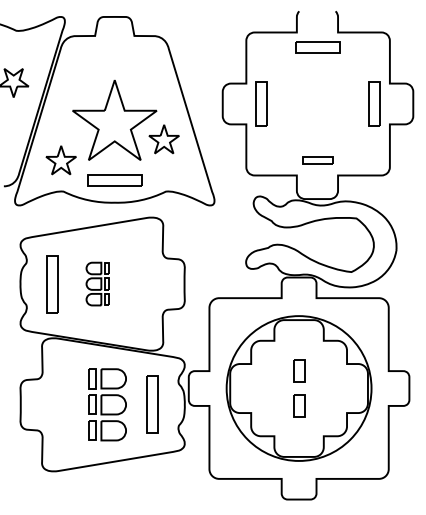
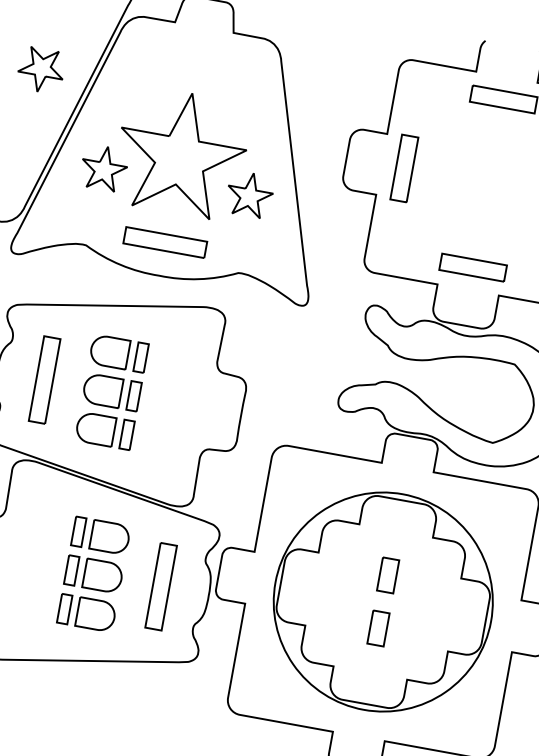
part: (60, 160) -> (103, 168), moved
part: (317, 160) -> (472, 267), size x1.43
part: (97, 283) -> (111, 391), size x1.67

